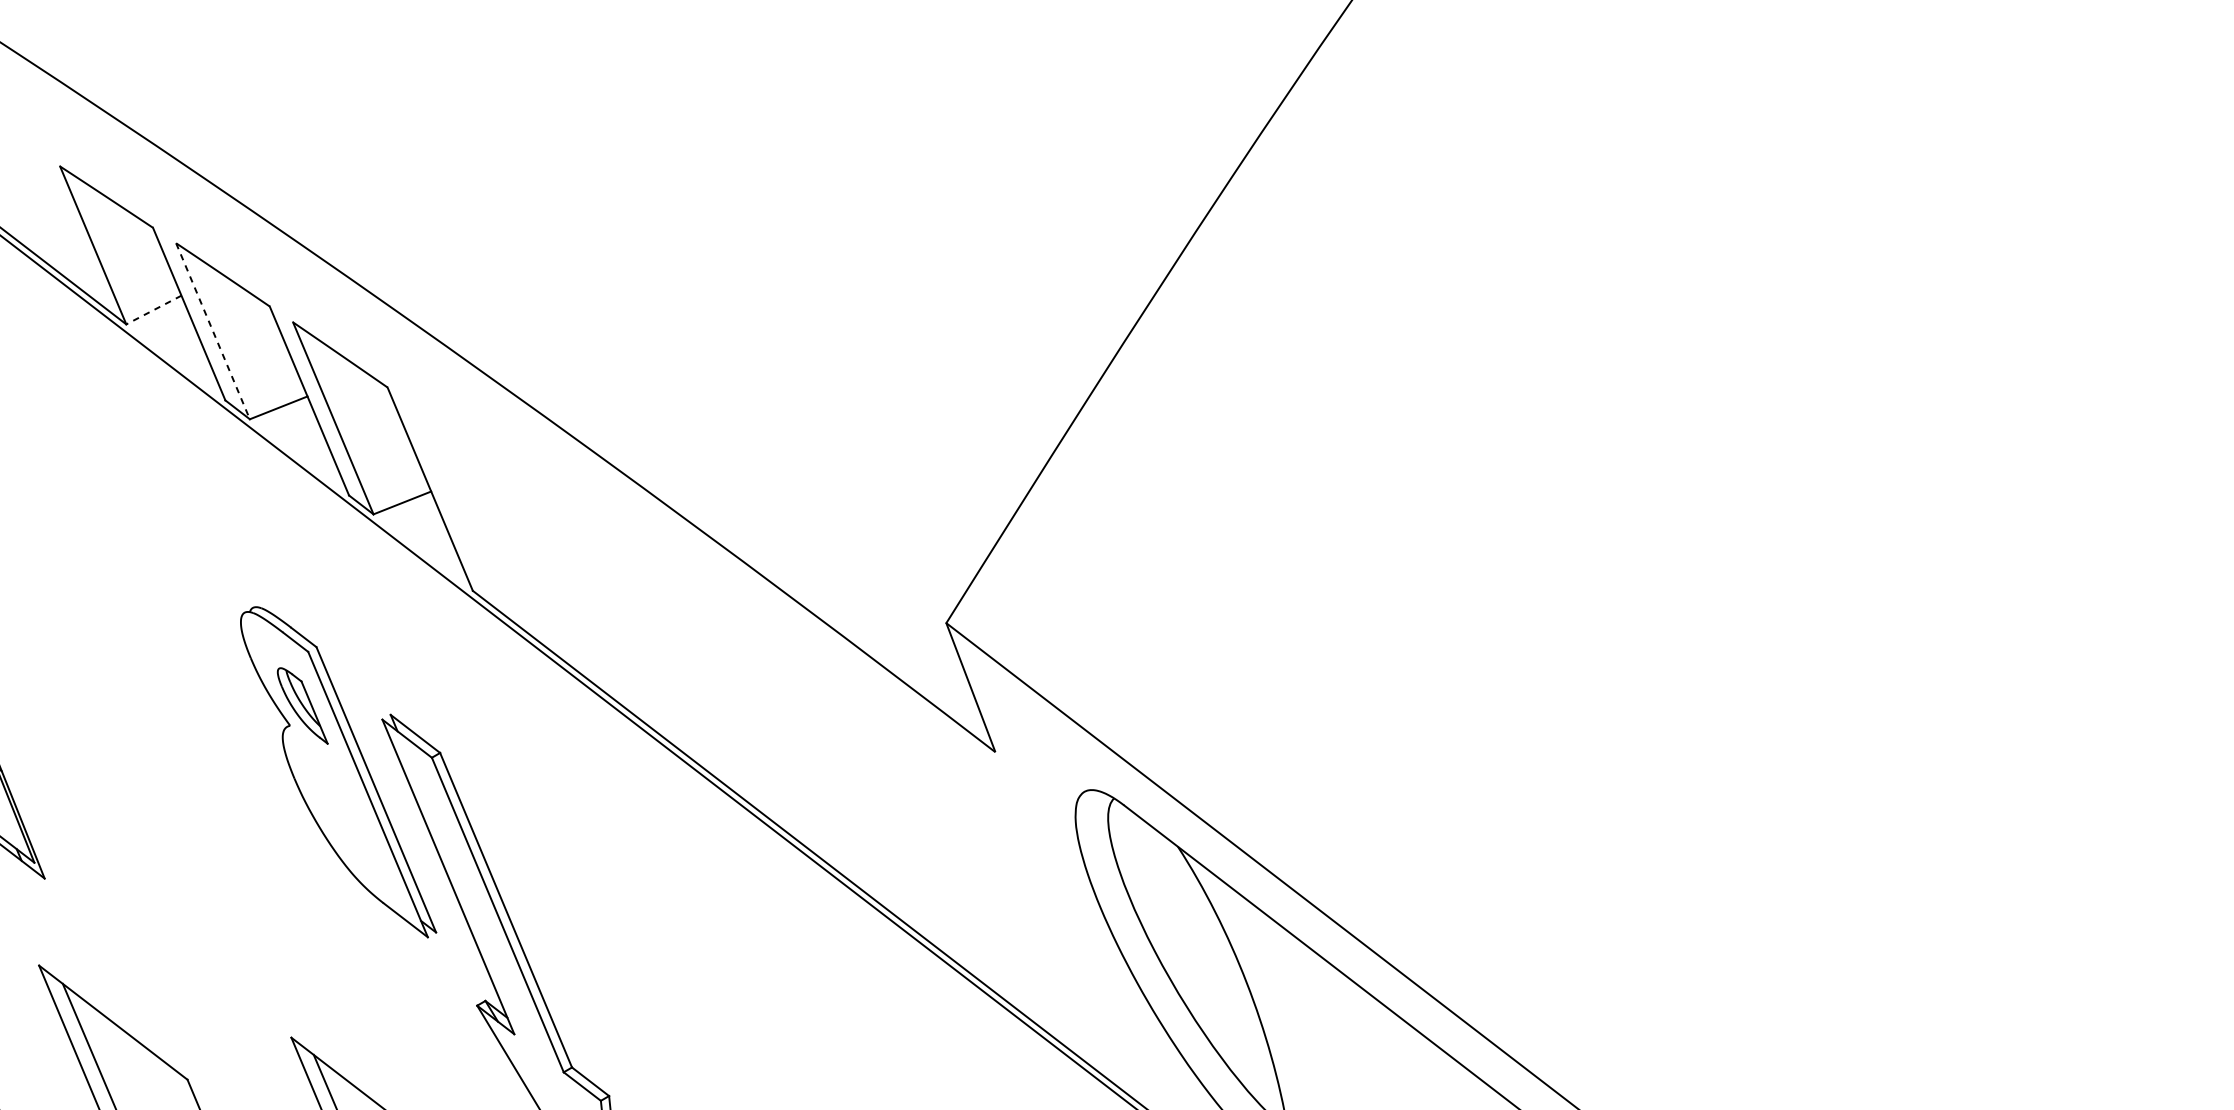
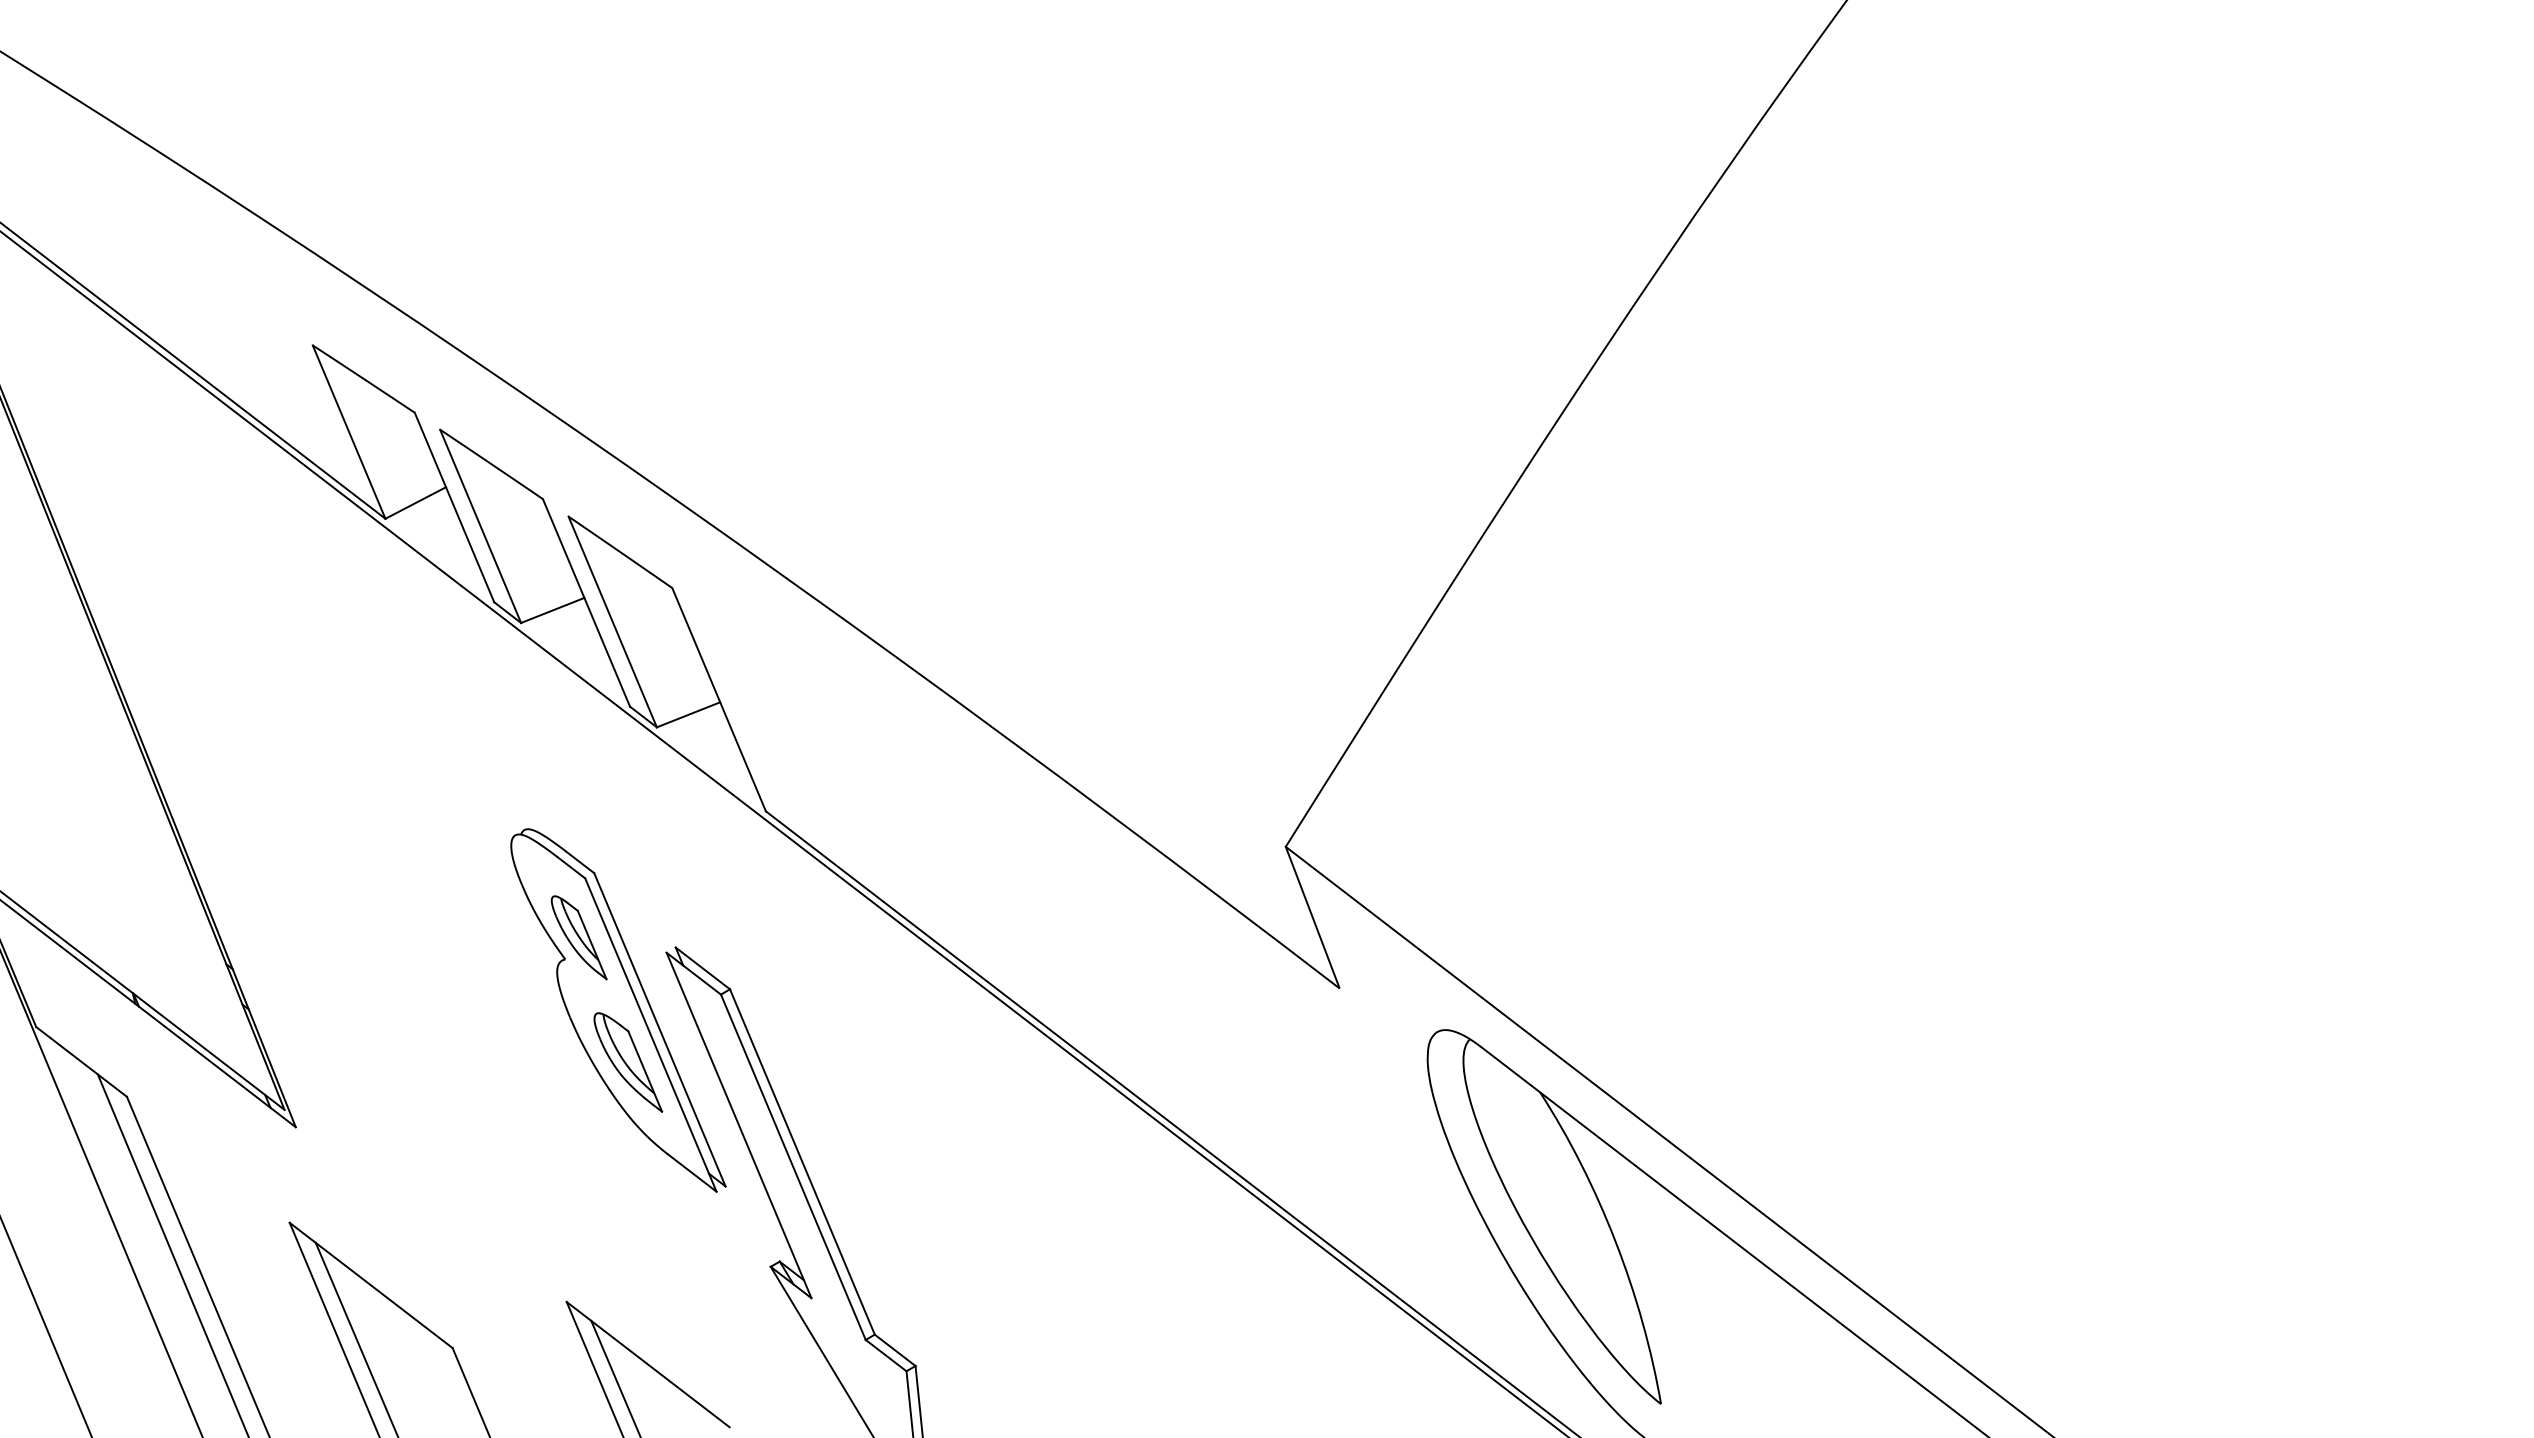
line: (153, 310) -> (415, 503), dashed -> solid
line: (212, 331) -> (480, 526), dashed -> solid
part: (347, 819) -> (628, 1062), added

